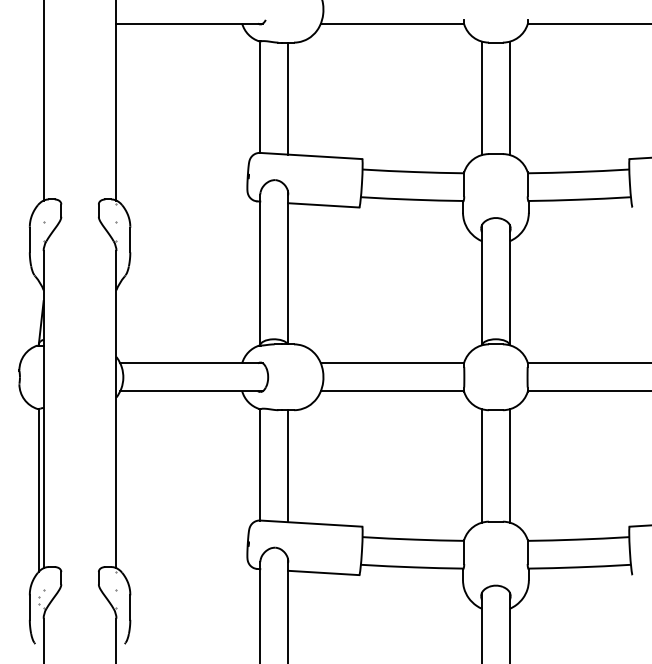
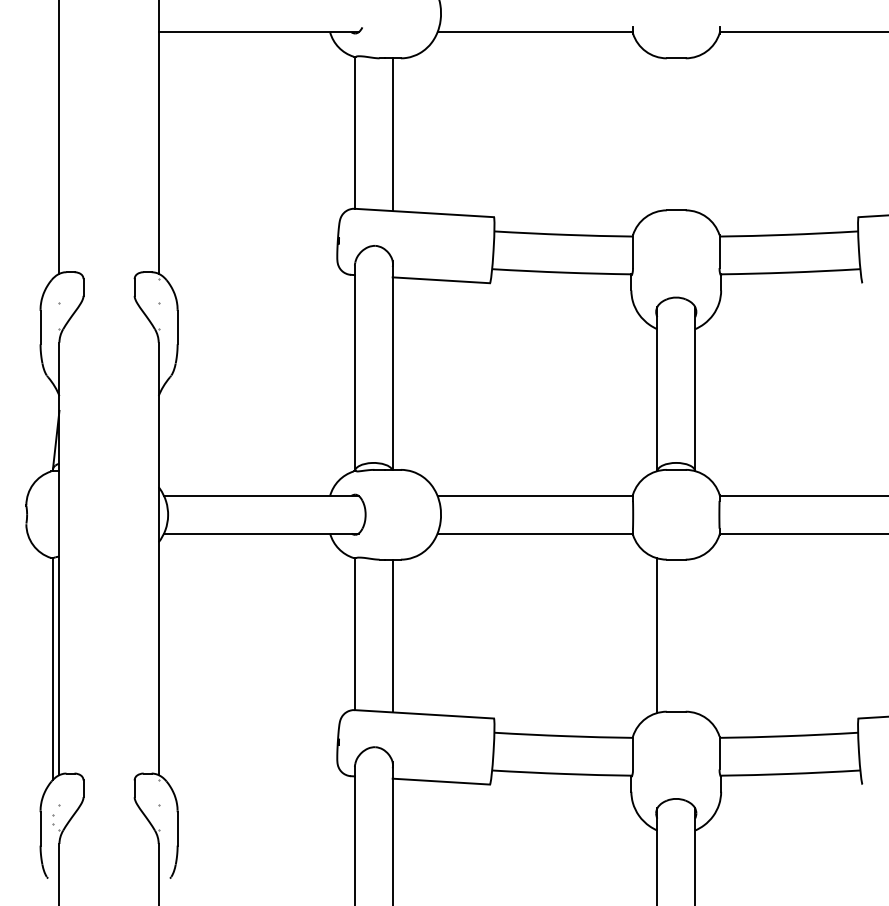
line: (482, 98) -> (657, 134), removed
line: (509, 98) -> (694, 134), removed
line: (509, 465) -> (694, 635), removed

